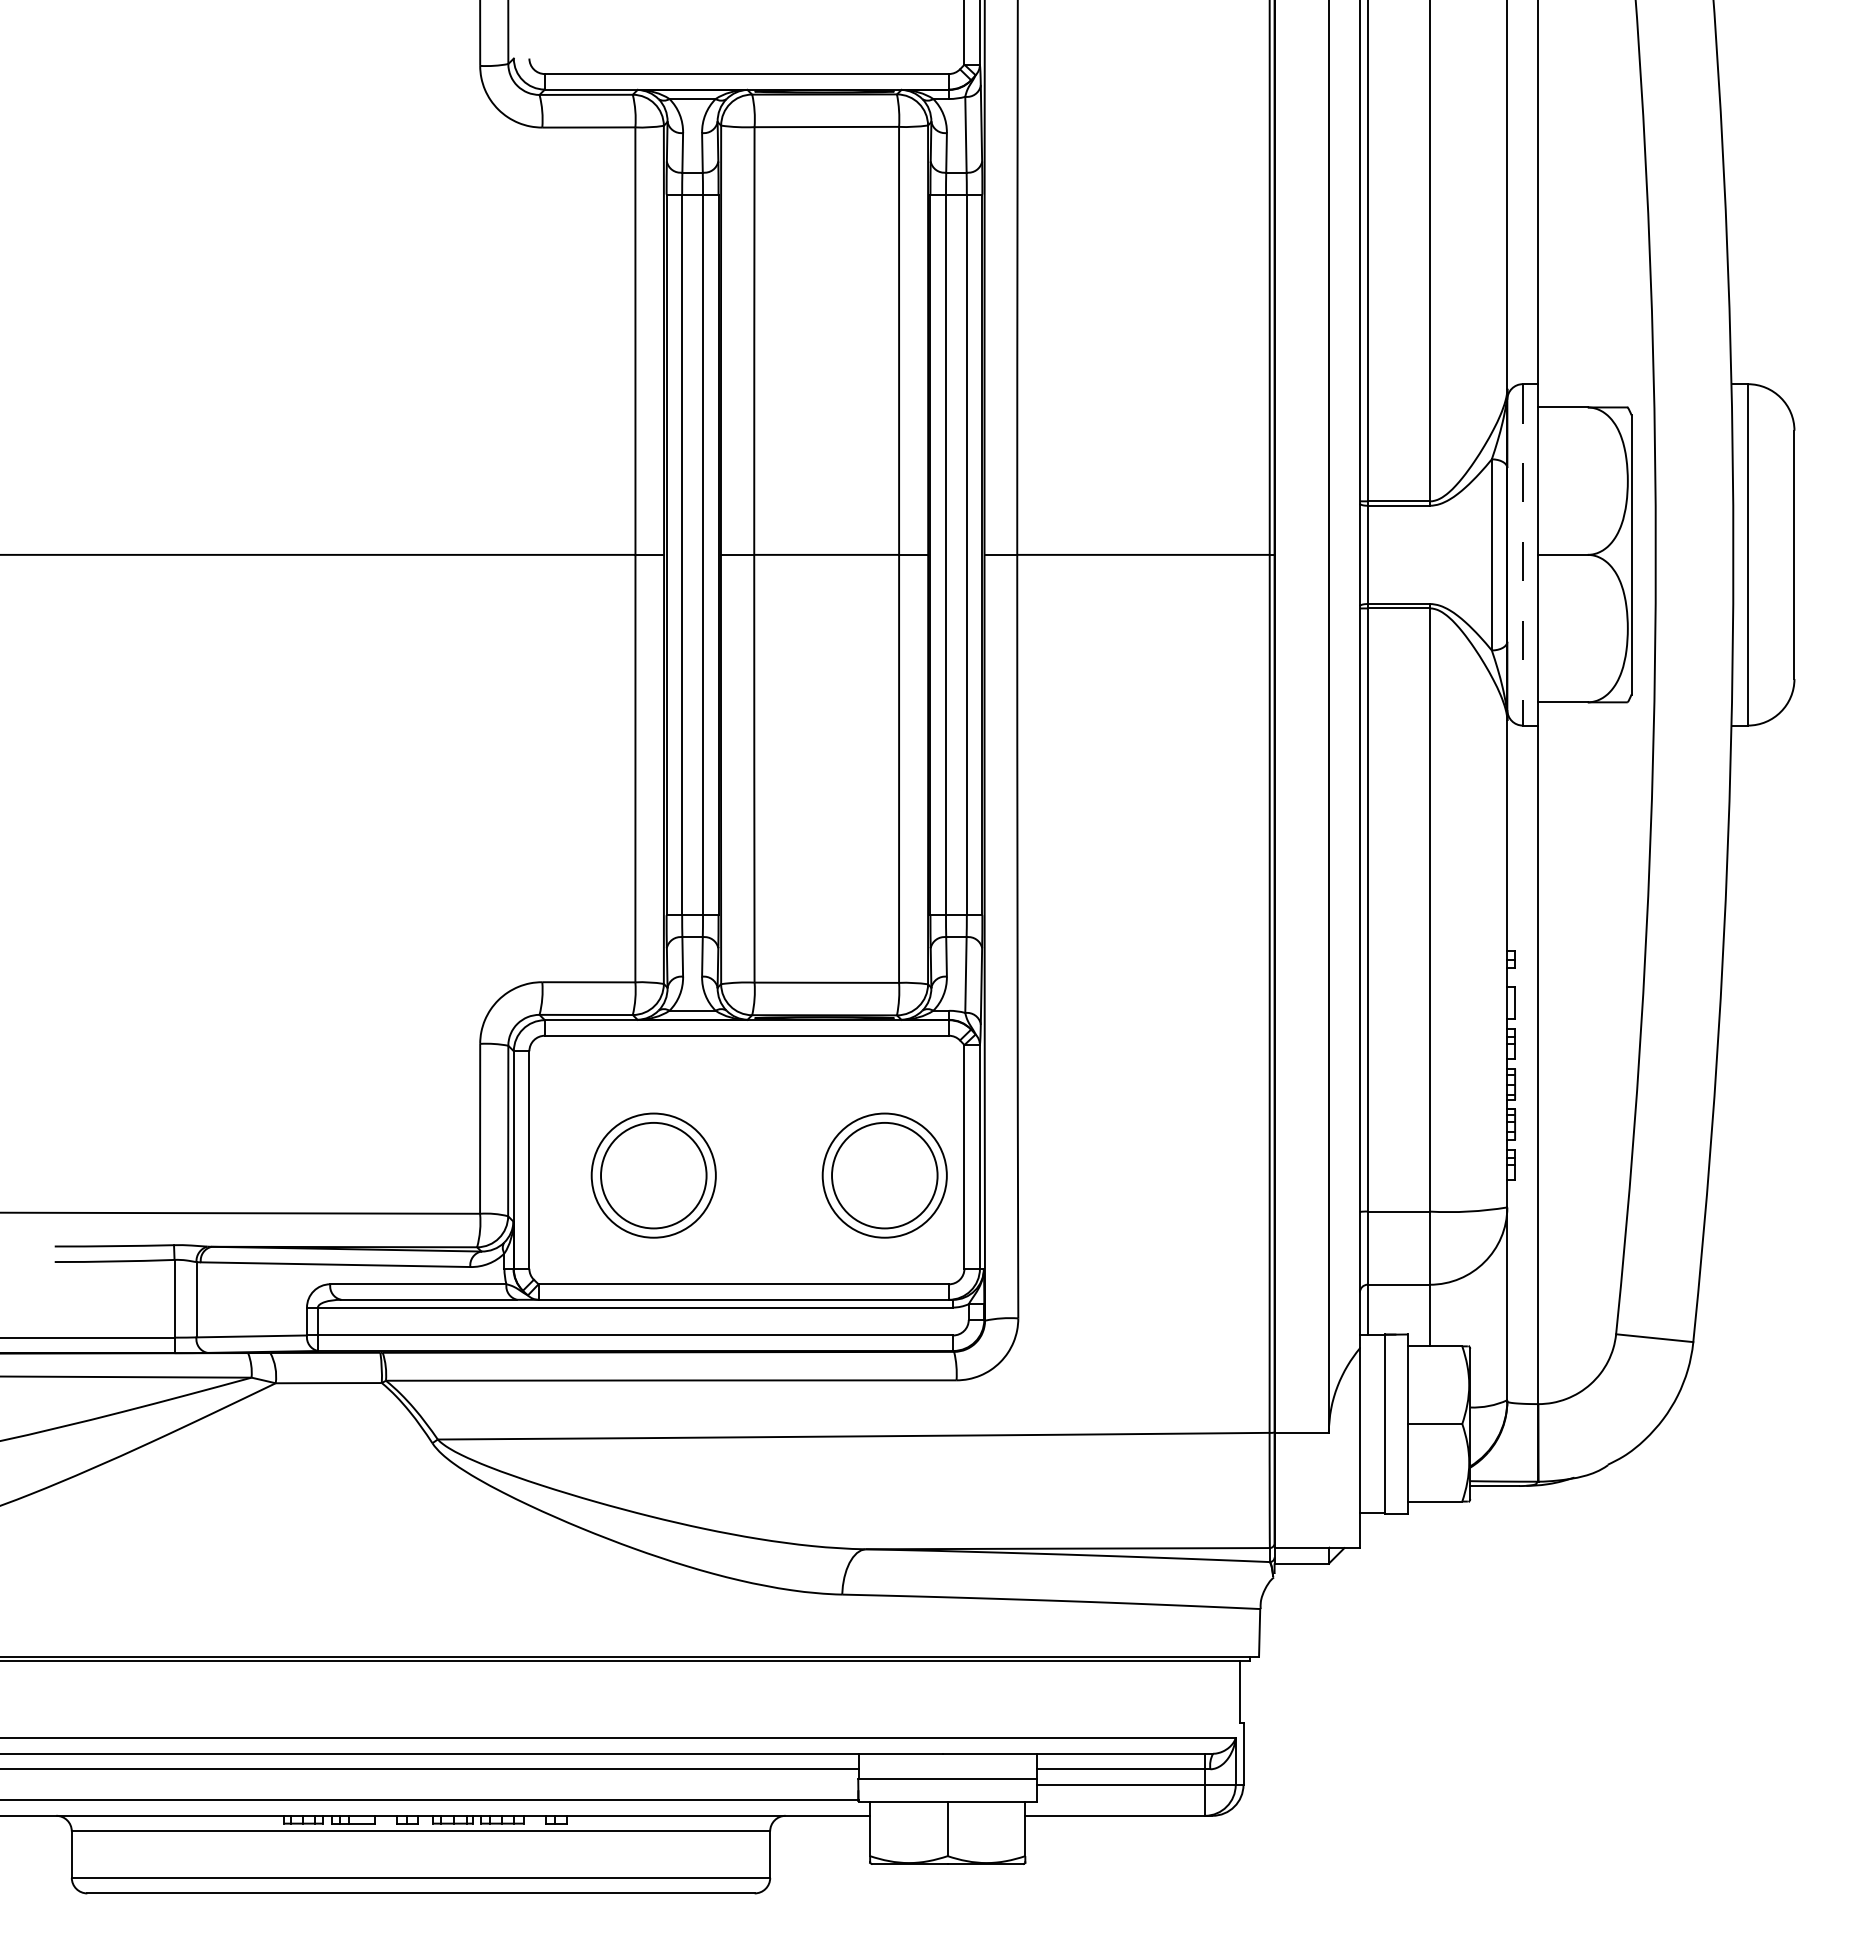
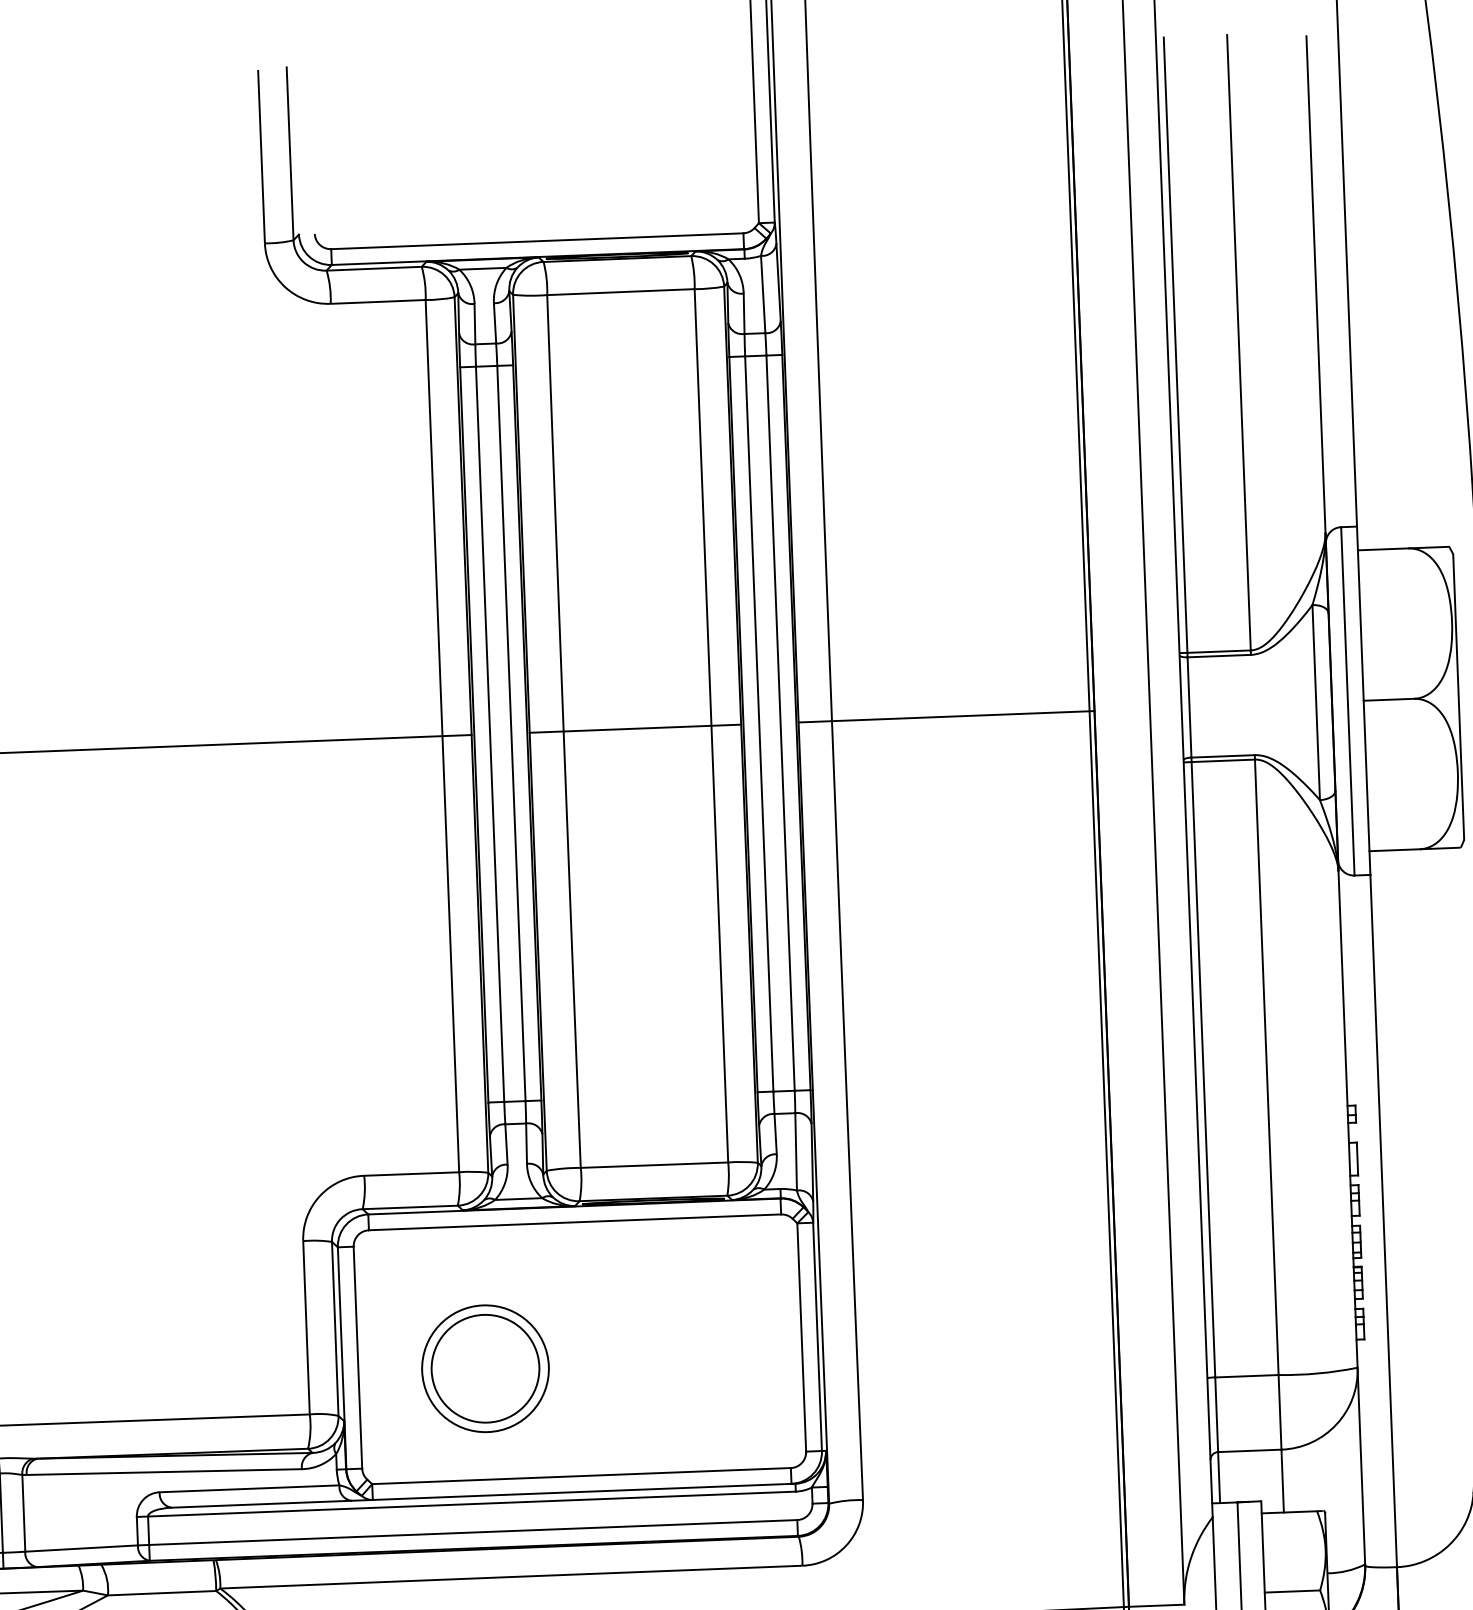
line: (1522, 554) -> (1347, 700), dashed -> solid
part: (884, 1175) -> (720, 1359), removed

